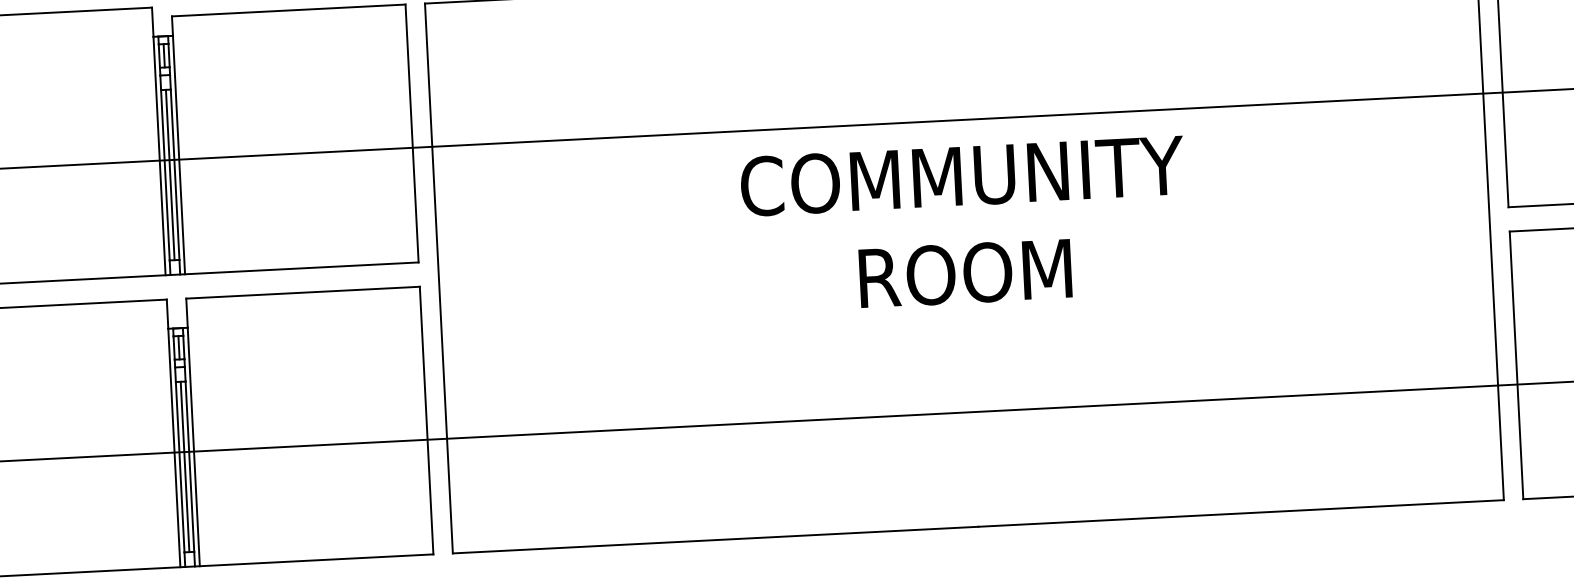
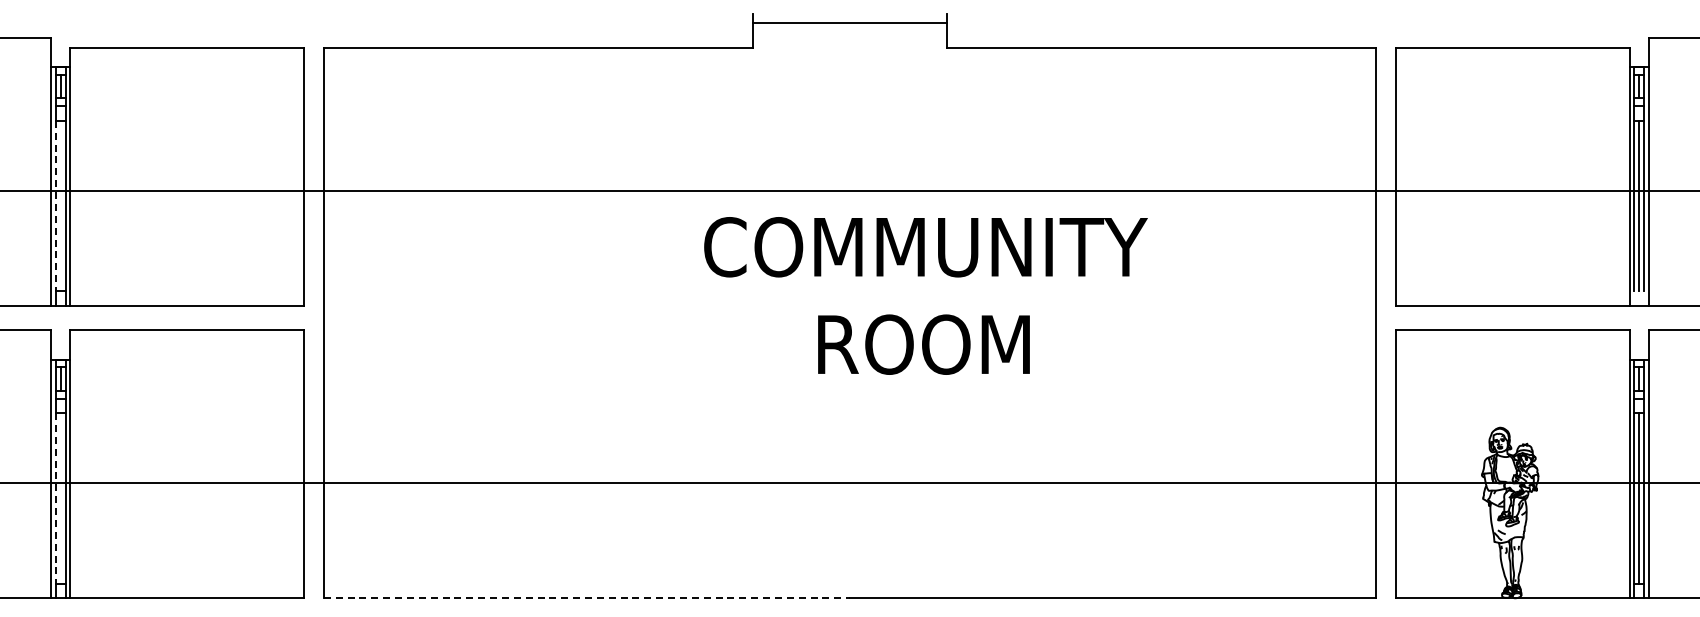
line: (170, 174) -> (60, 205), removed
line: (165, 175) -> (55, 206), solid -> dashed
text: (964, 224) -> (925, 295), moved
line: (179, 467) -> (55, 498), solid -> dashed
line: (184, 467) -> (60, 498), removed
line: (716, 540) -> (587, 598), solid -> dashed

